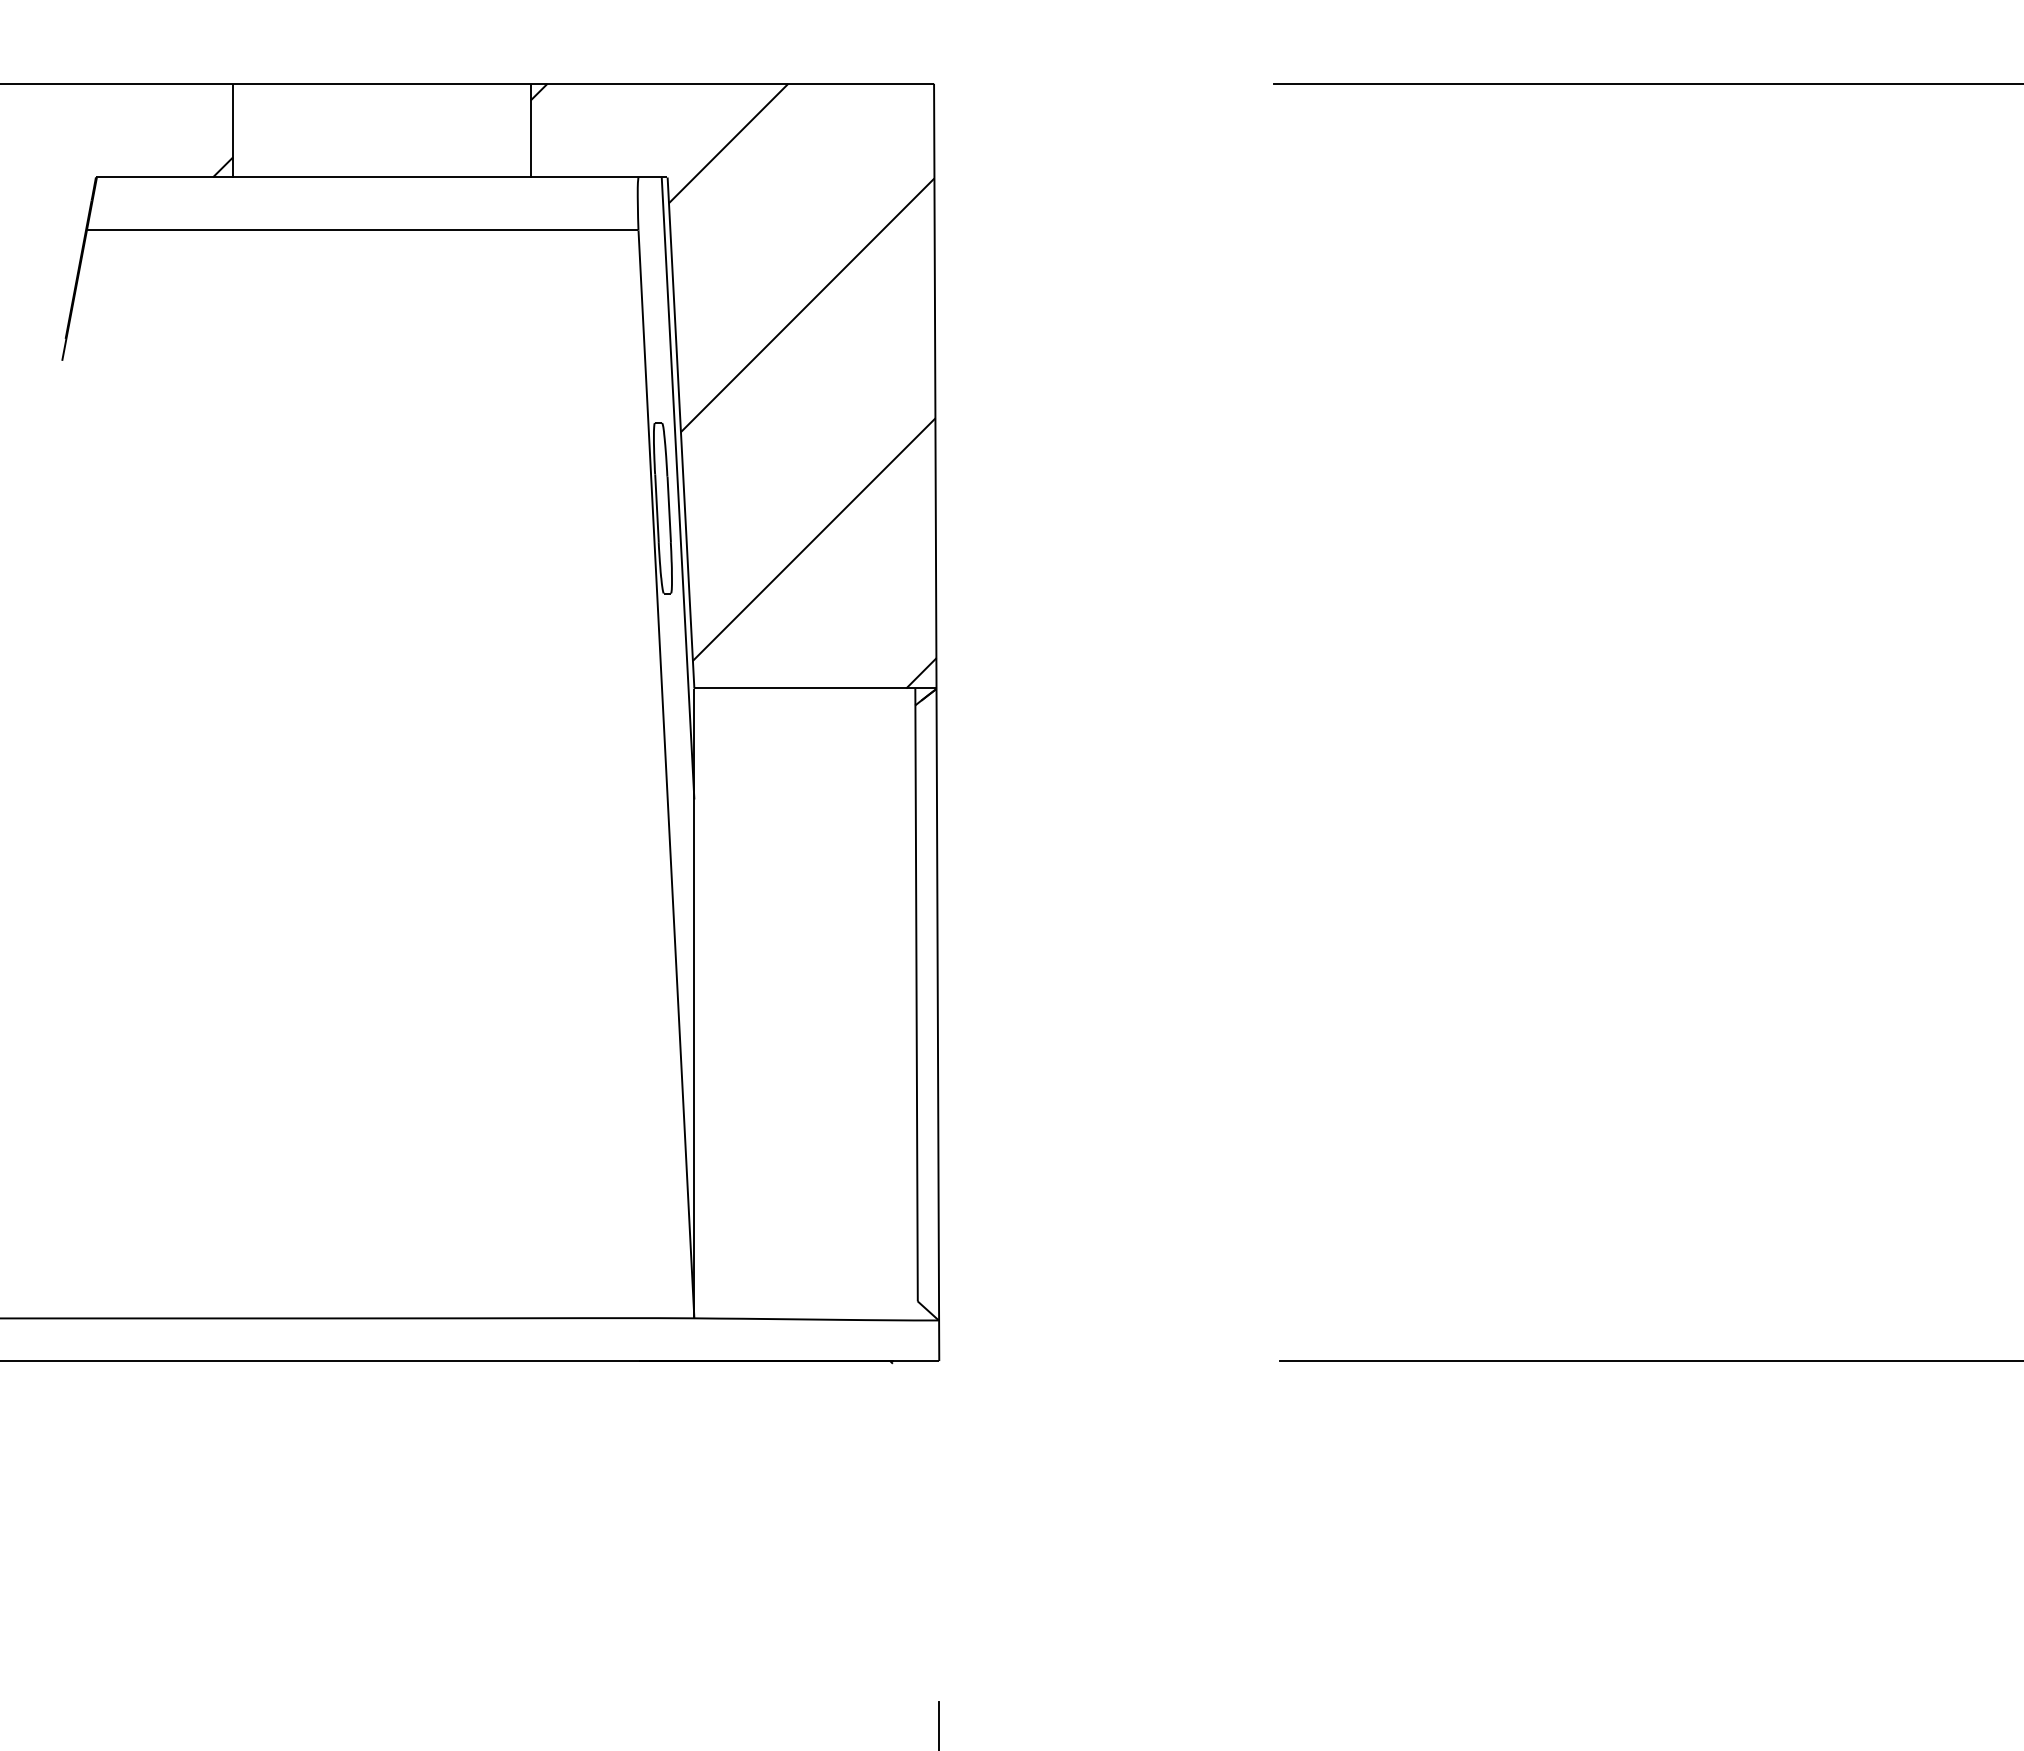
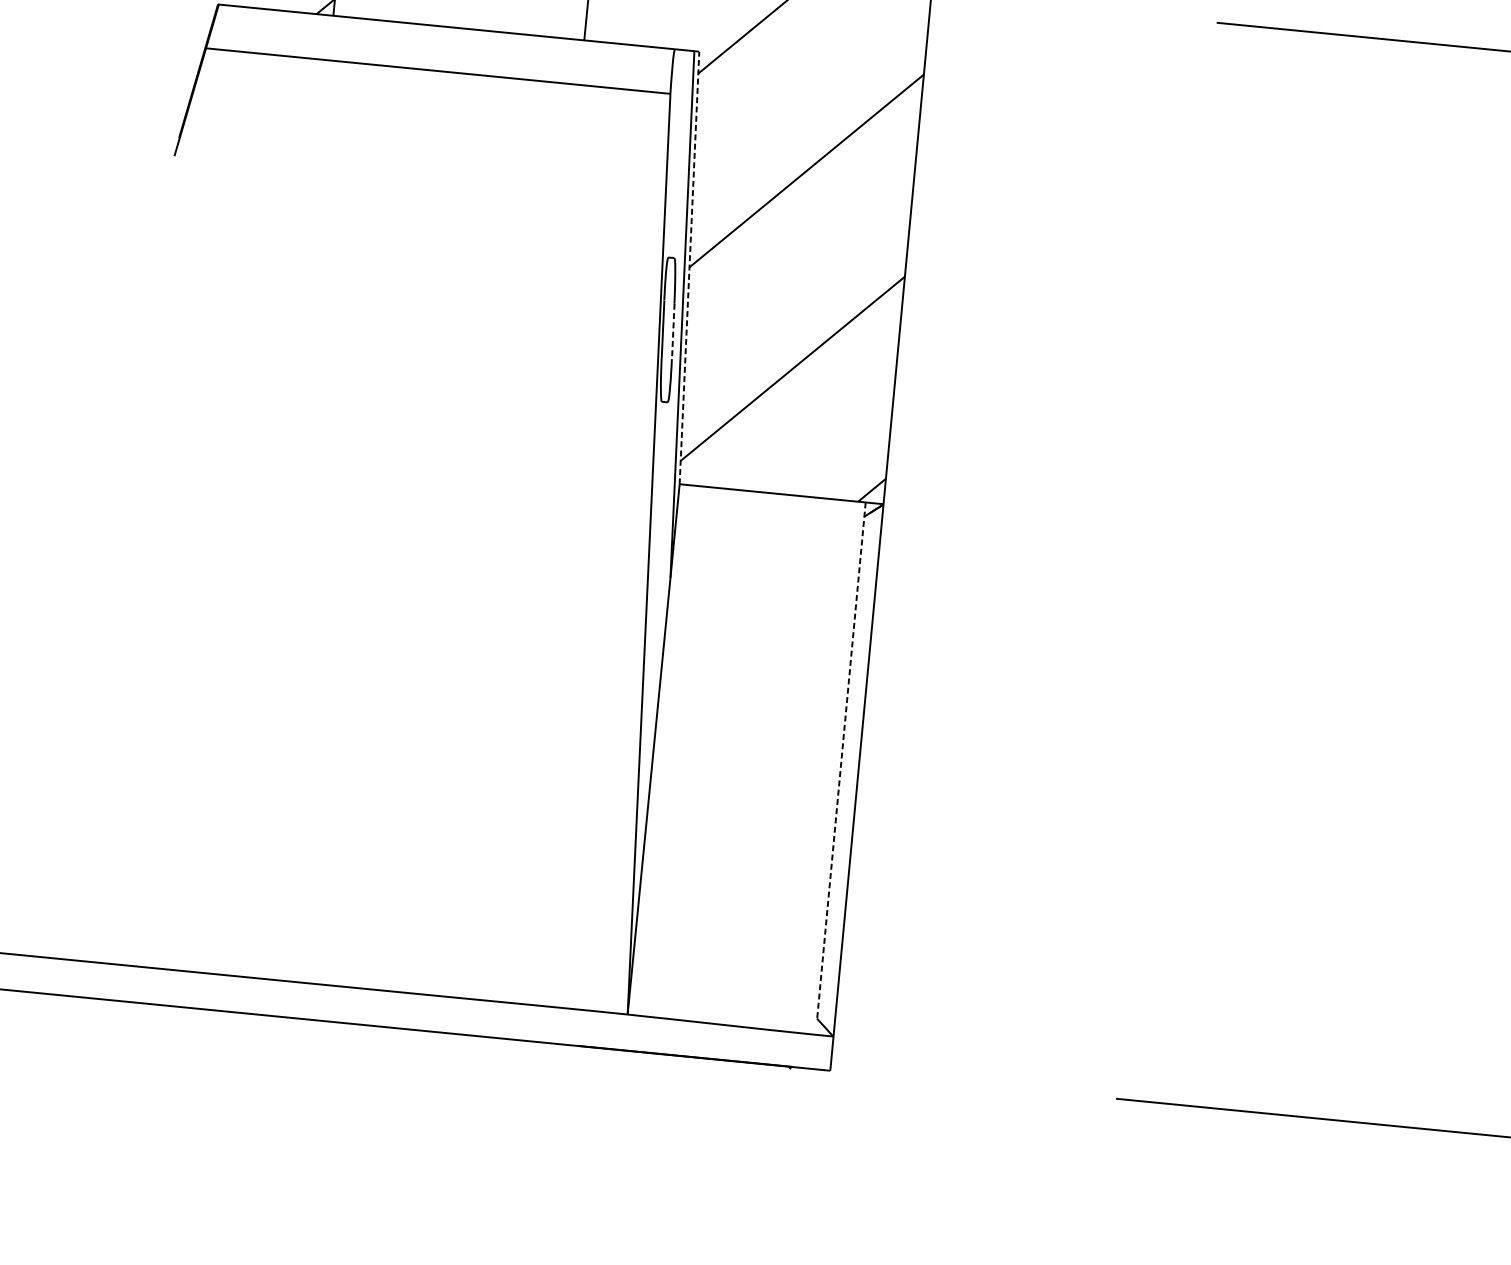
line: (681, 433) -> (689, 268), solid -> dashed
line: (669, 509) -> (673, 331), solid -> dashed
line: (916, 995) -> (841, 761), solid -> dashed

